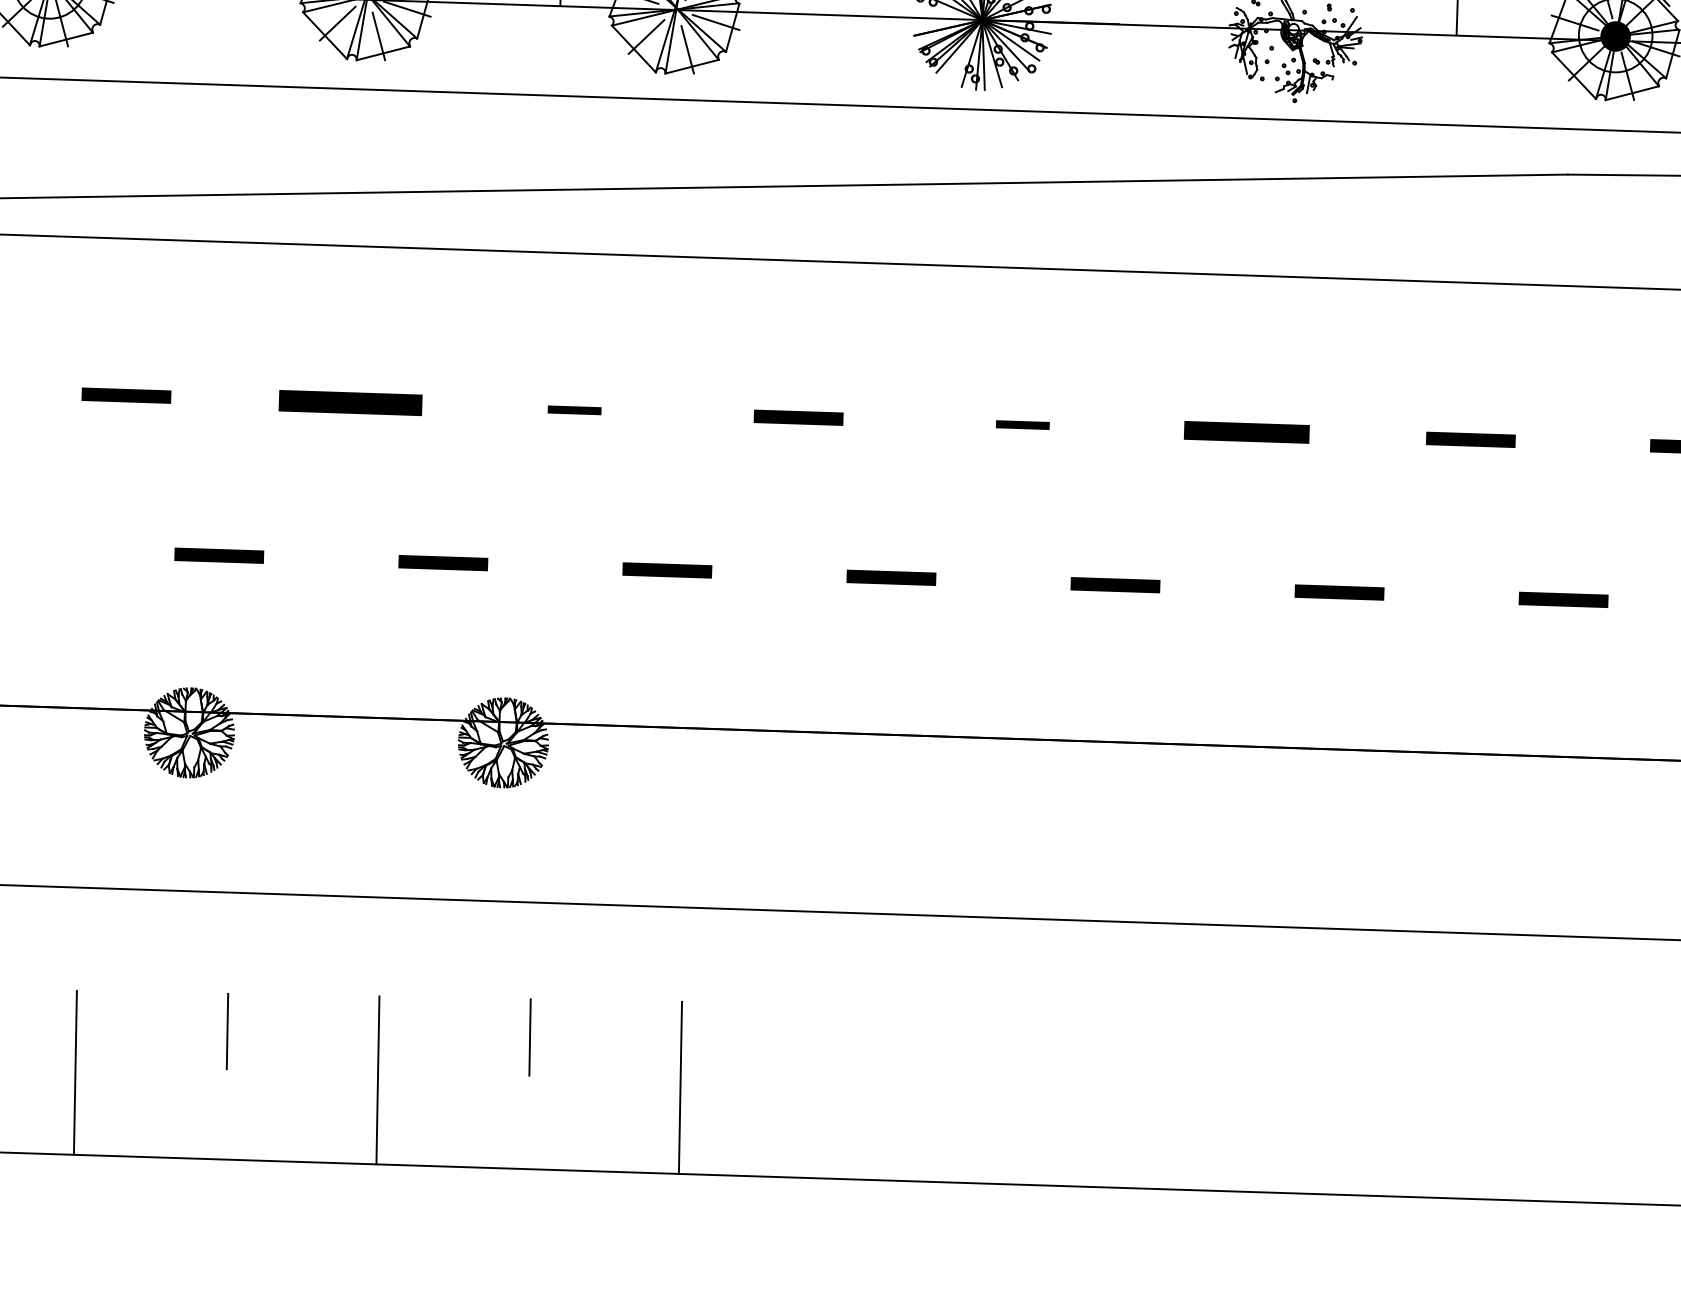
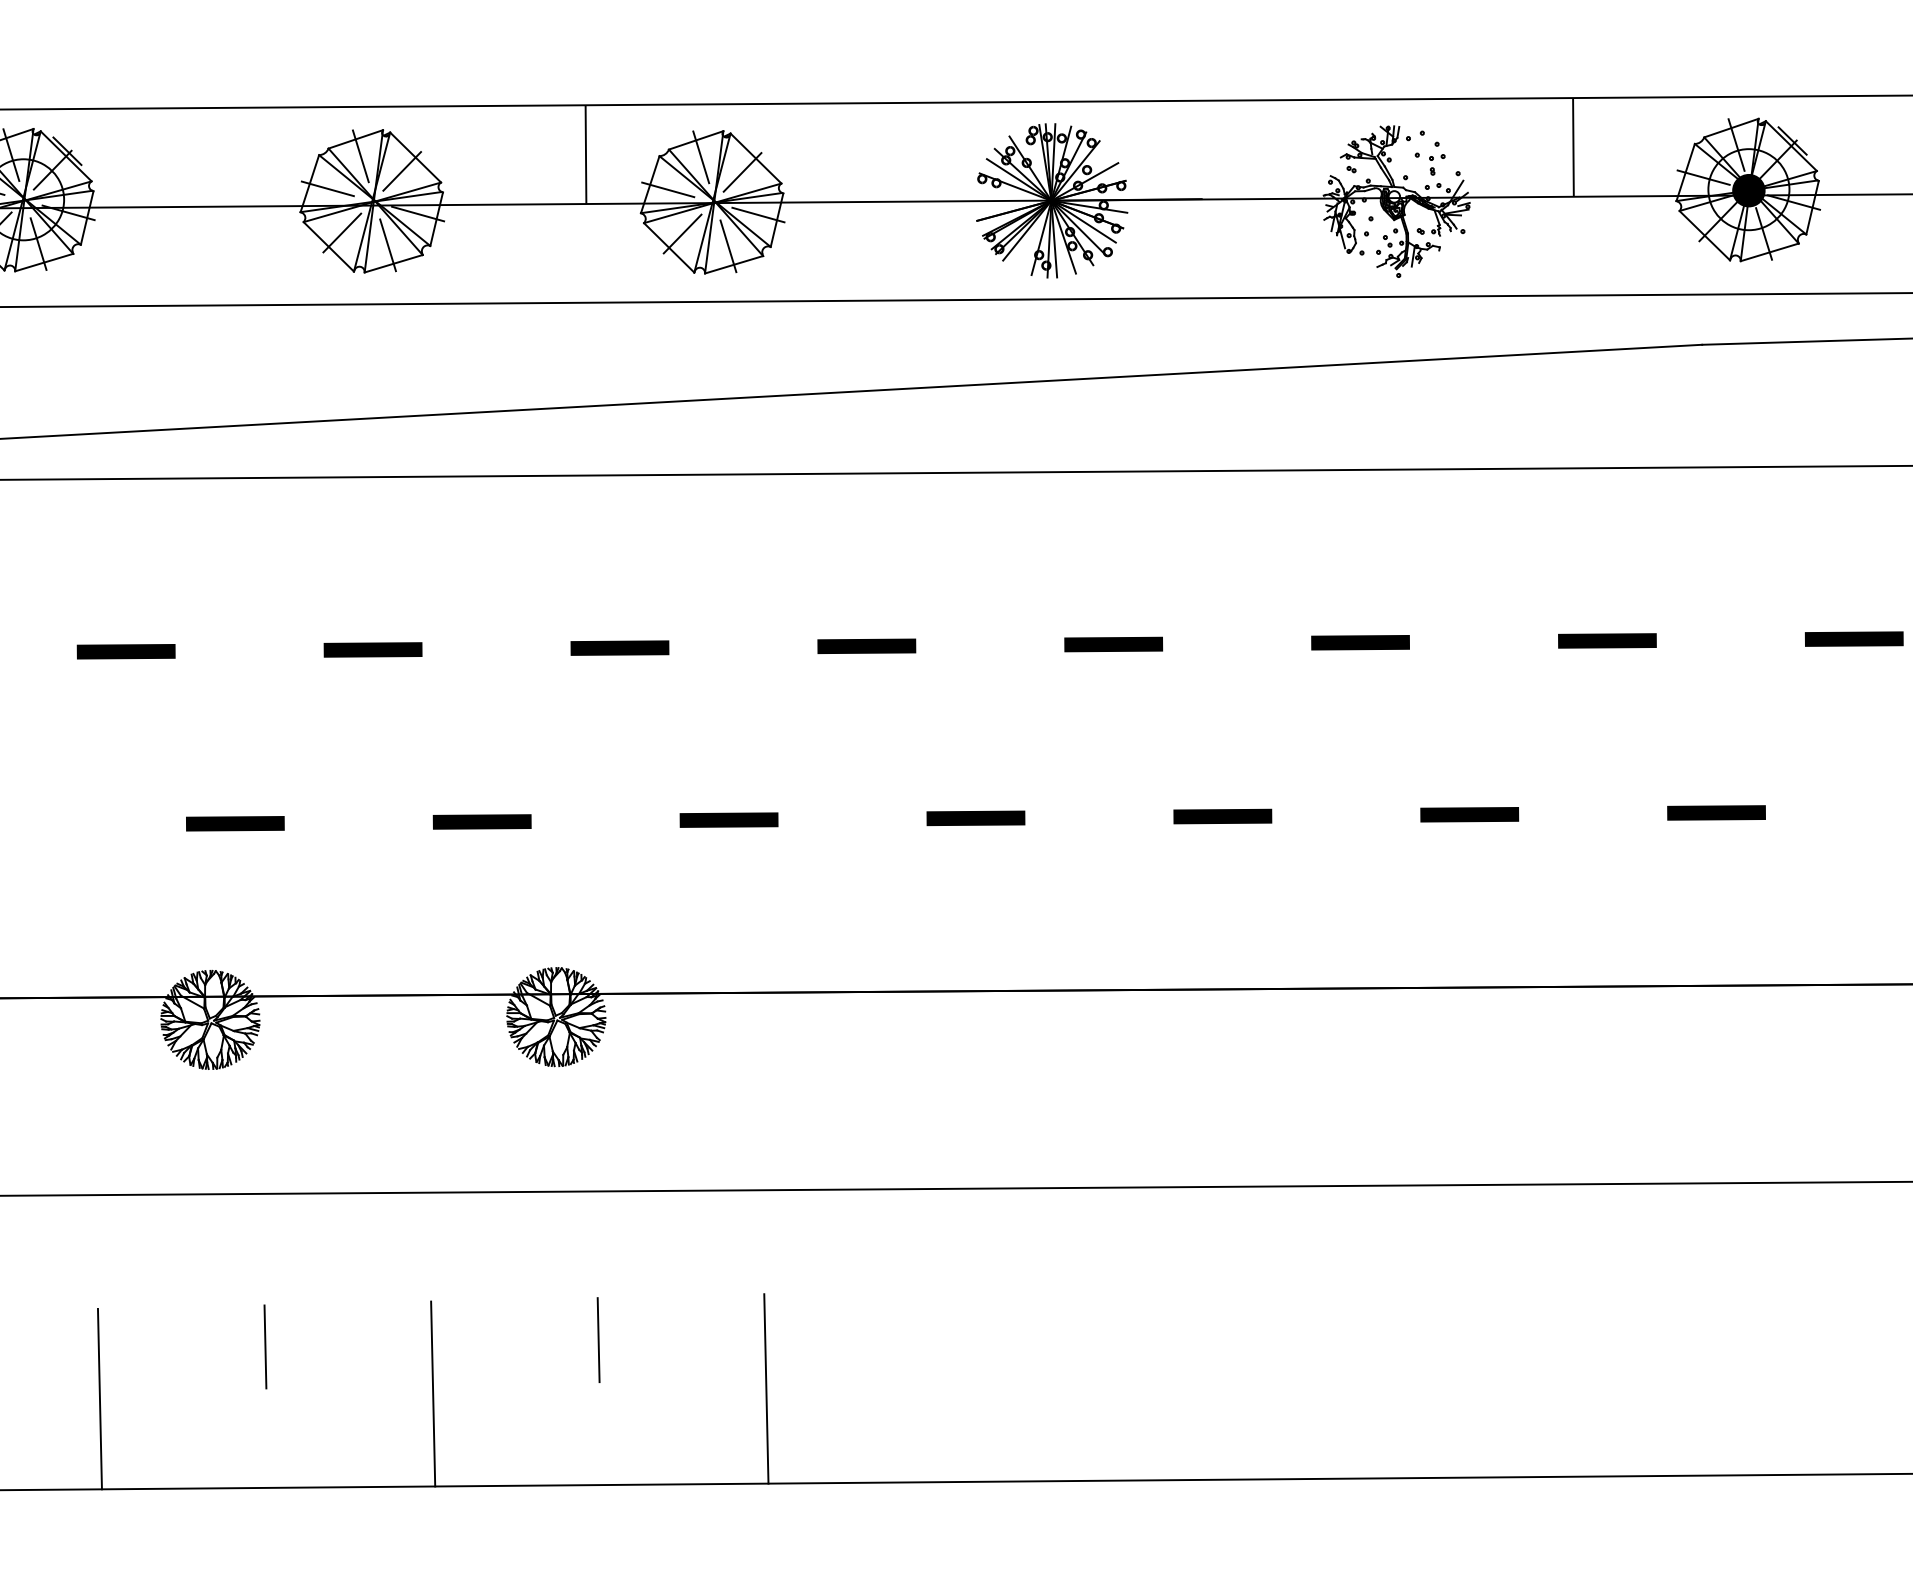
part: (350, 402) -> (372, 649), size x0.62
part: (574, 409) -> (619, 647), size x1.67
part: (1022, 425) -> (1113, 644), size x1.67
part: (1246, 432) -> (1360, 642), size x0.71

